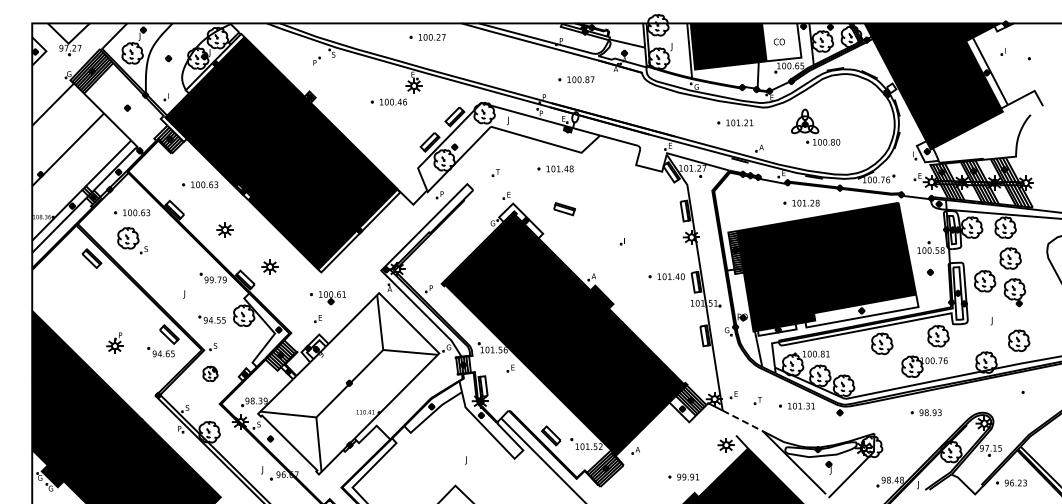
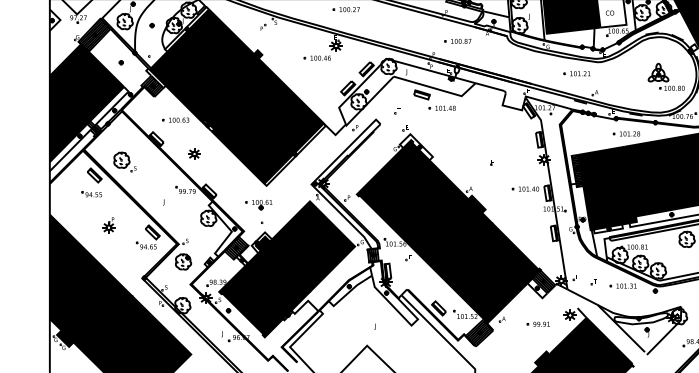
part: (815, 126) -> (666, 76), moved
fill: (81, 161) -> (86, 102), added
part: (564, 209) -> (421, 95), moved
part: (132, 212) -> (125, 140), removed
part: (269, 266) -> (227, 181), removed
part: (327, 298) -> (258, 205), moved
part: (211, 319) -> (91, 194), moved
part: (114, 342) -> (108, 224), moved
part: (210, 373) -> (183, 261), size x1.43
fill: (348, 383) -> (286, 269), added
line: (742, 420) -> (582, 296), dashed -> solid
part: (683, 476) -> (538, 323), moved

